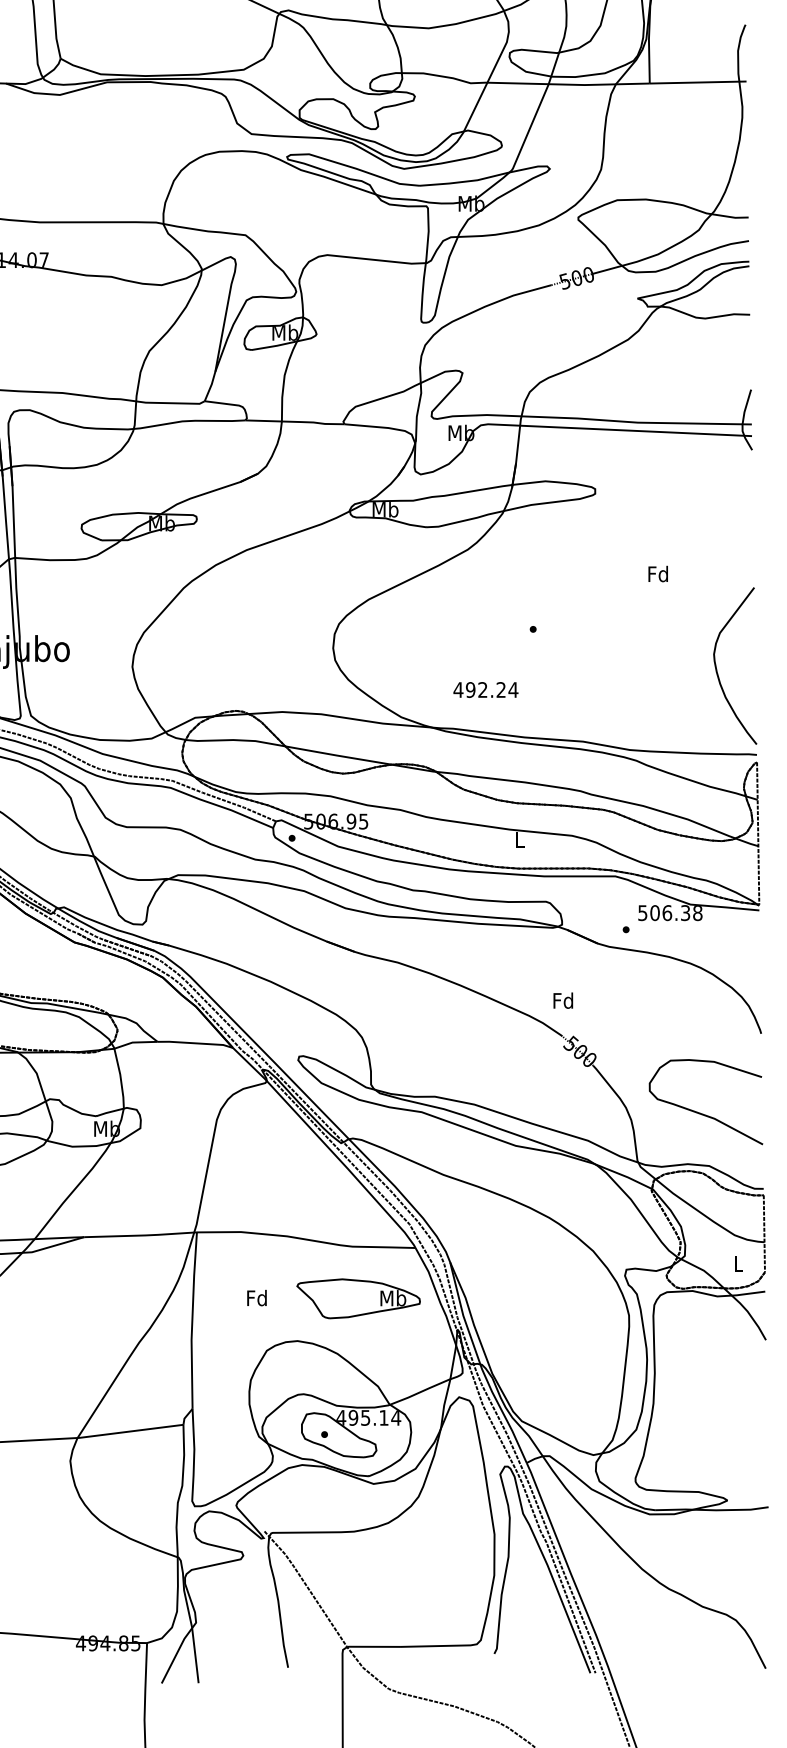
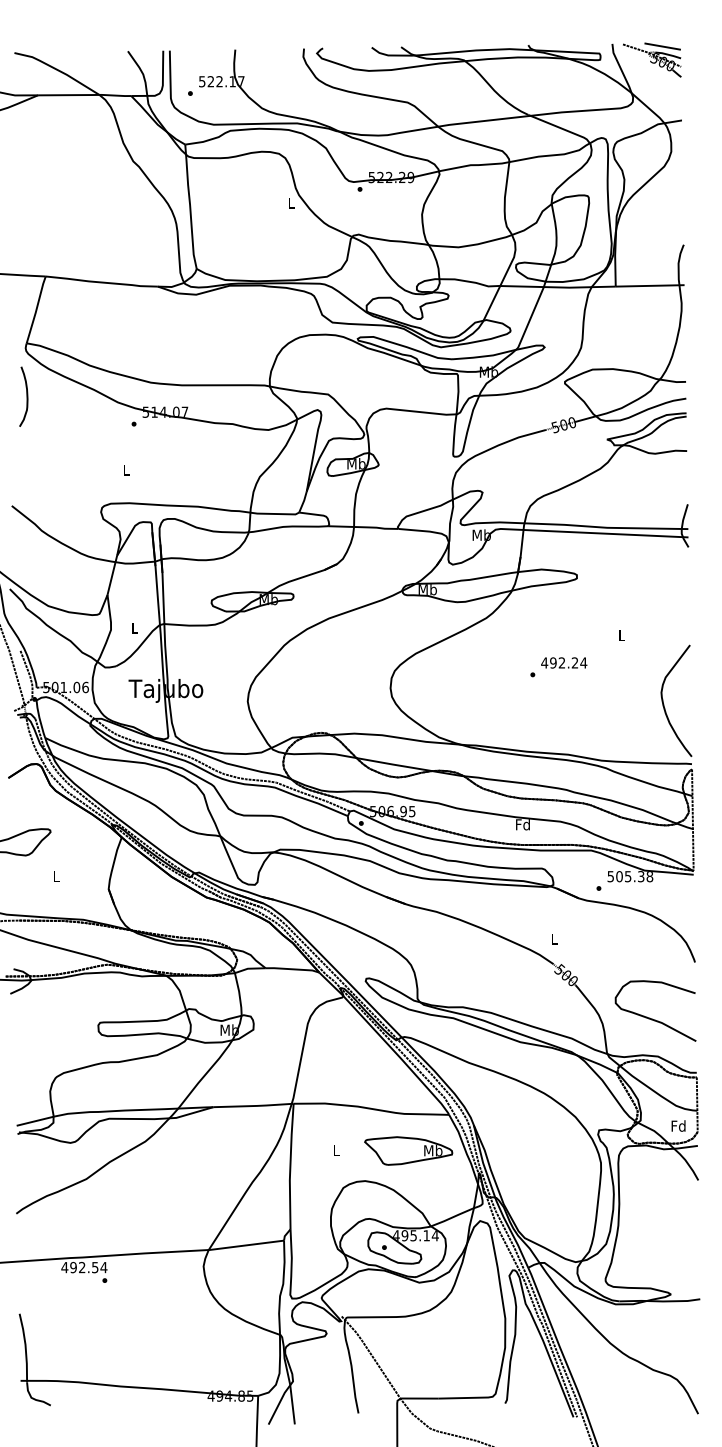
text: (657, 574) -> (621, 635), Fd -> L
text: (486, 689) -> (564, 662), moved
text: (518, 839) -> (522, 824), L -> Fd
text: (666, 912) -> (627, 876), 506.38 -> 505.38
text: (563, 1000) -> (554, 938), Fd -> L
text: (738, 1262) -> (678, 1125), L -> Fd
text: (257, 1298) -> (336, 1150), Fd -> L

